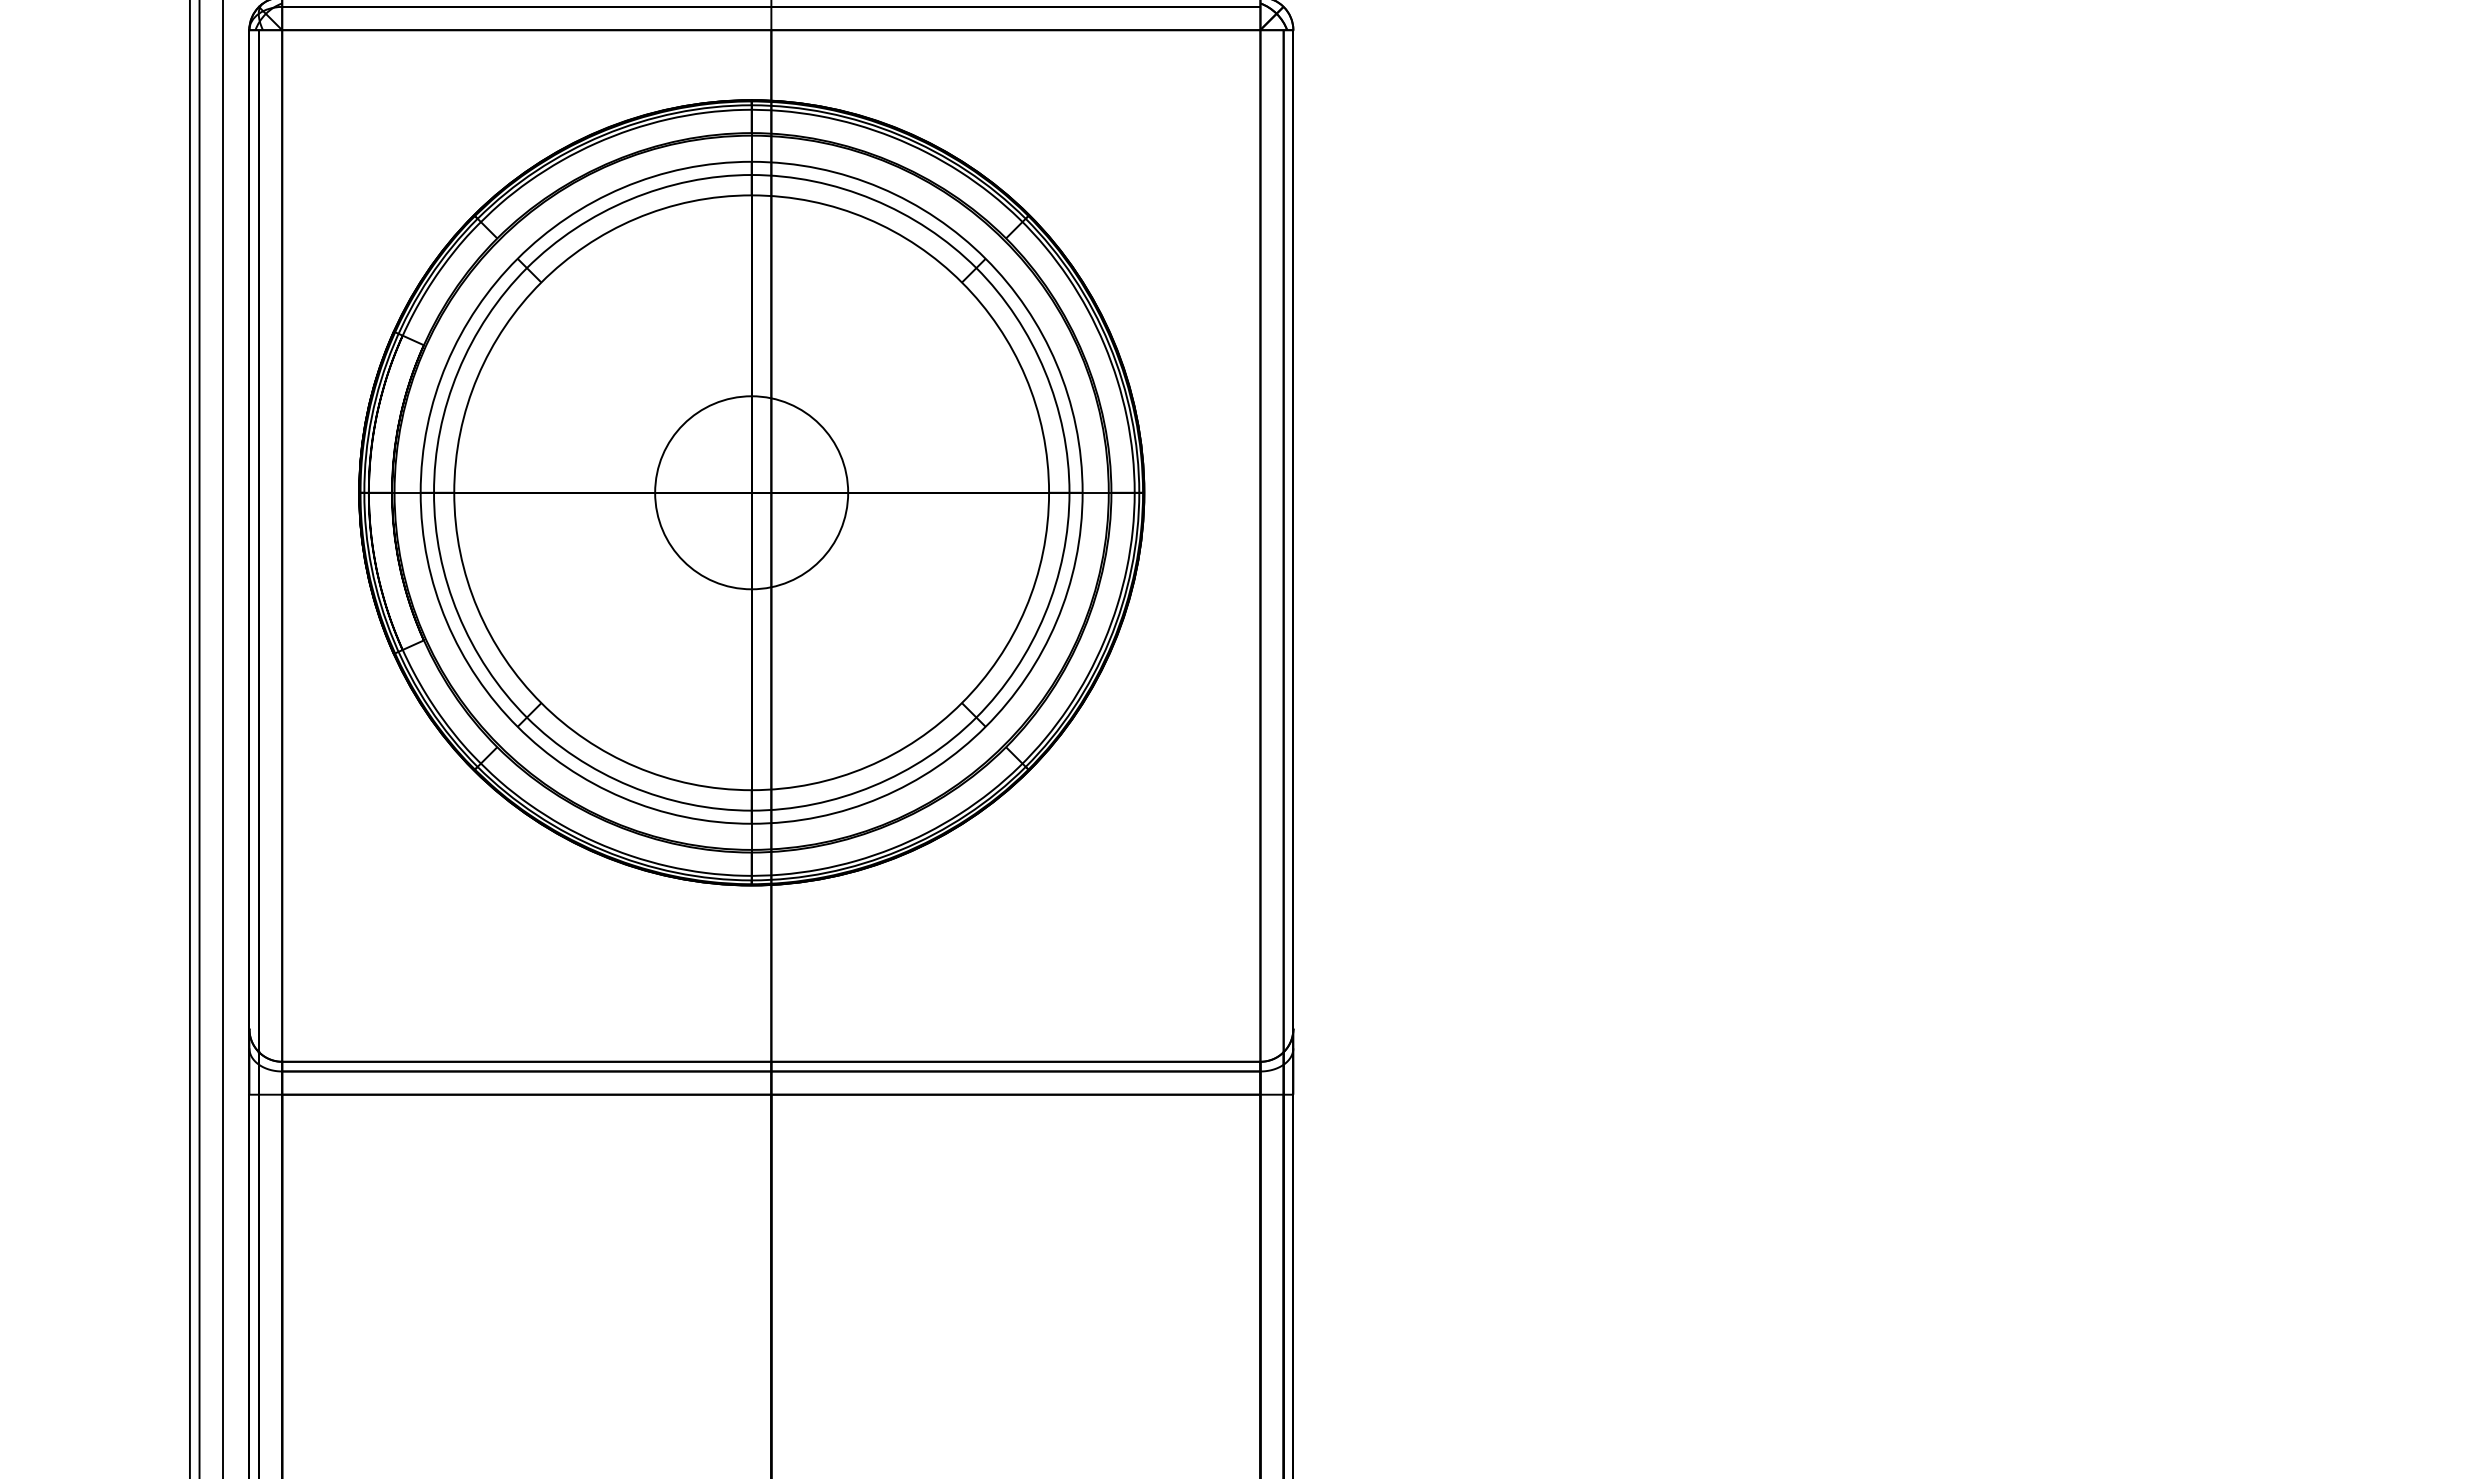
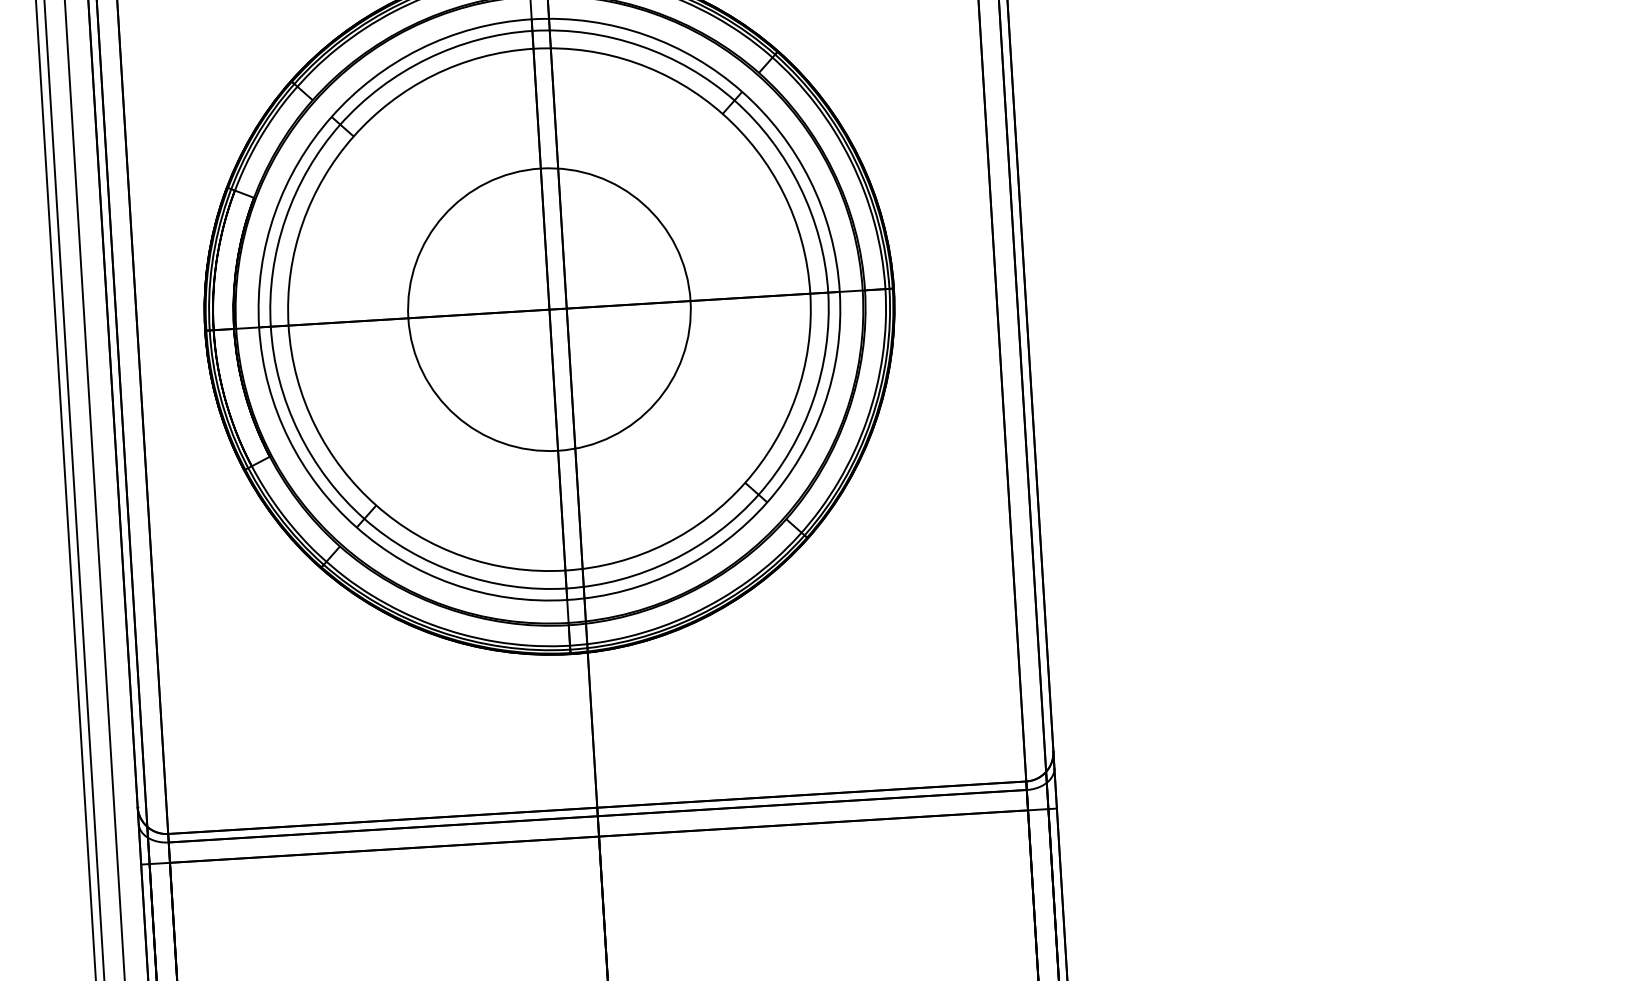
circle: (751, 492) -> (549, 309), size x1.67

